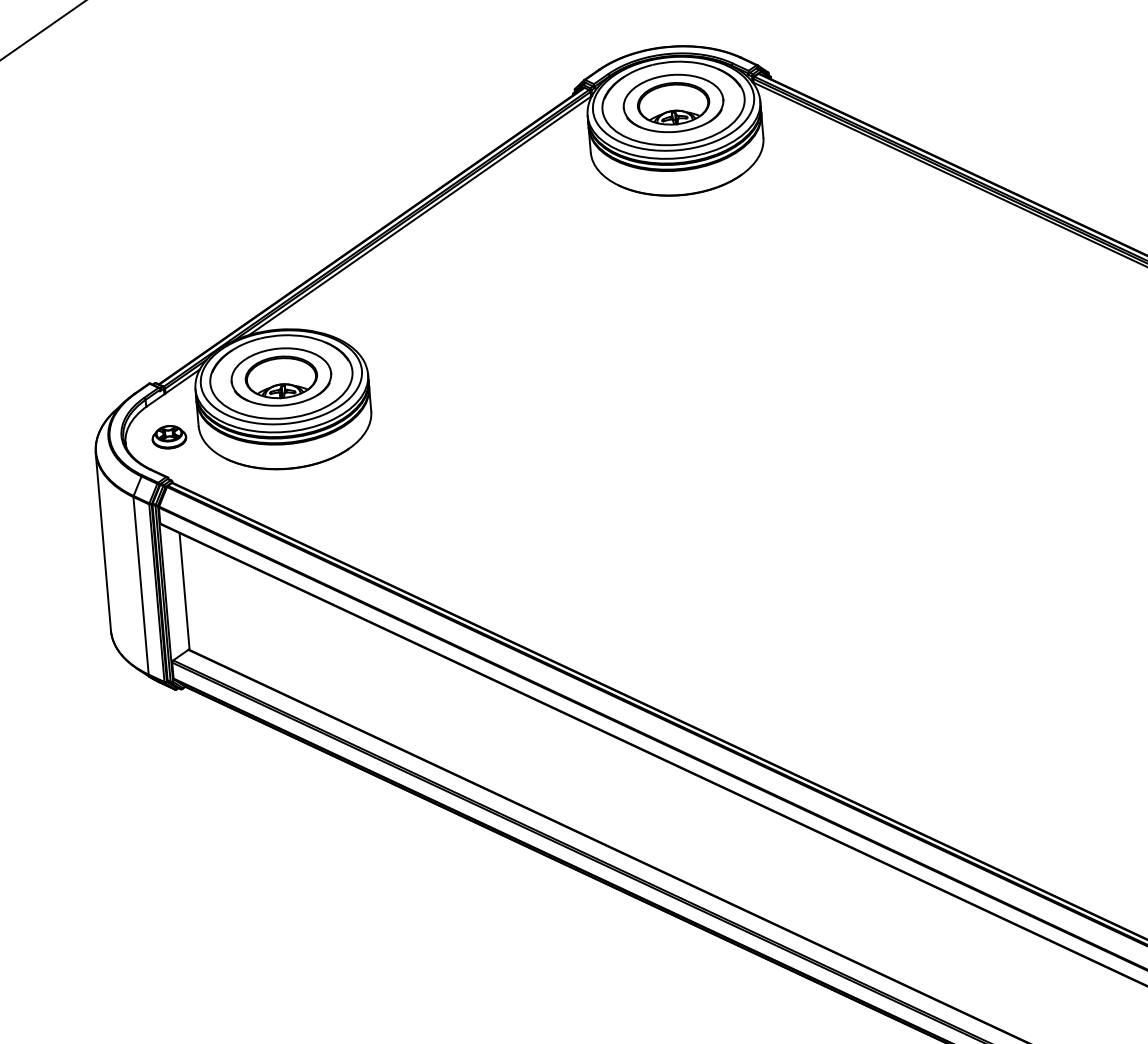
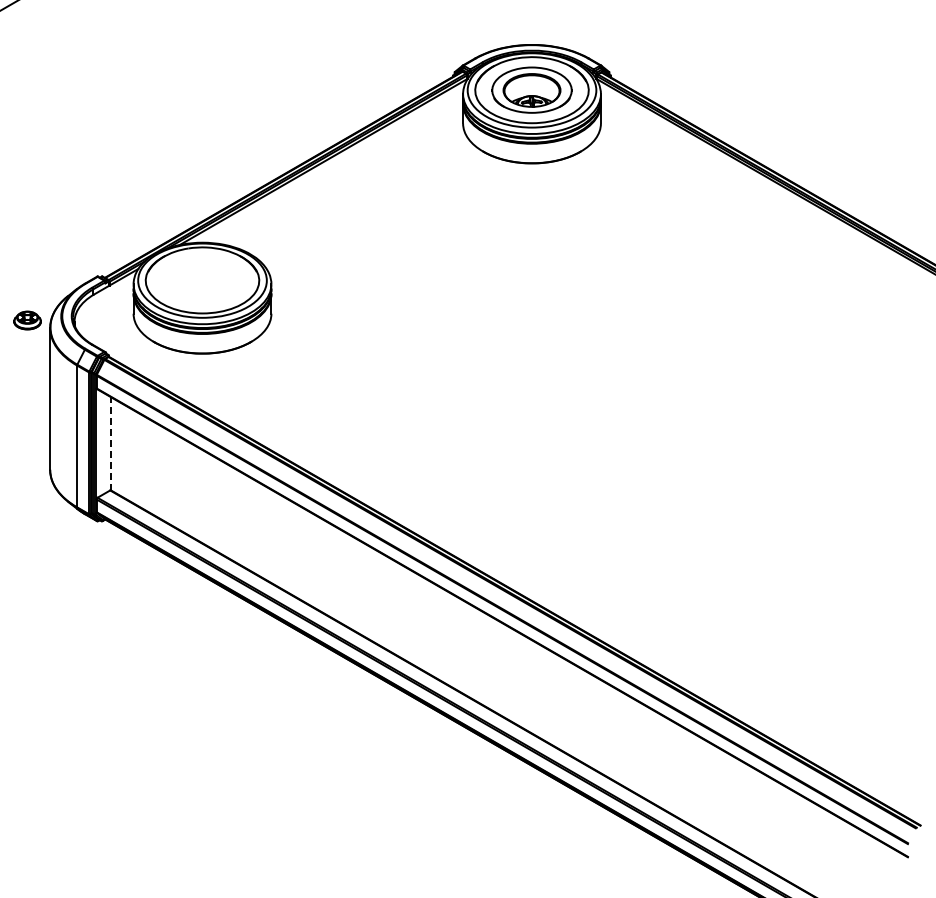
part: (281, 375) -> (202, 279), removed
part: (169, 437) -> (27, 320), moved
line: (184, 590) -> (111, 443), solid -> dashed

